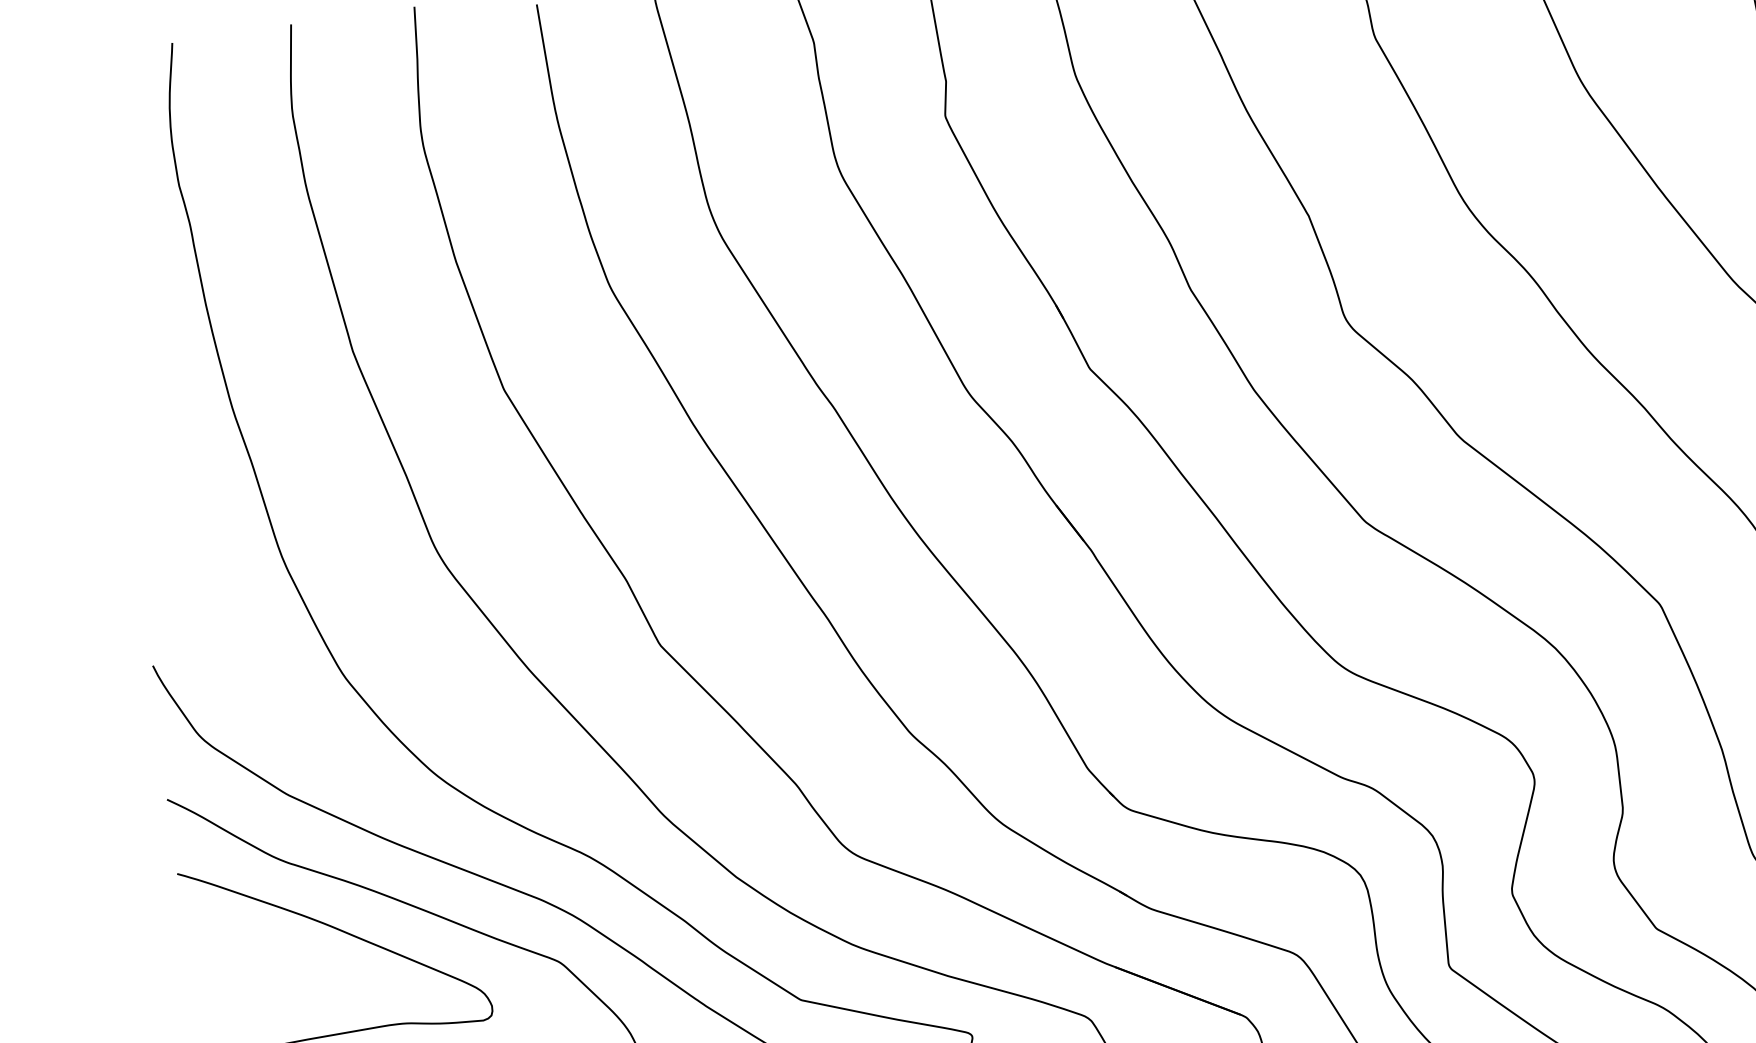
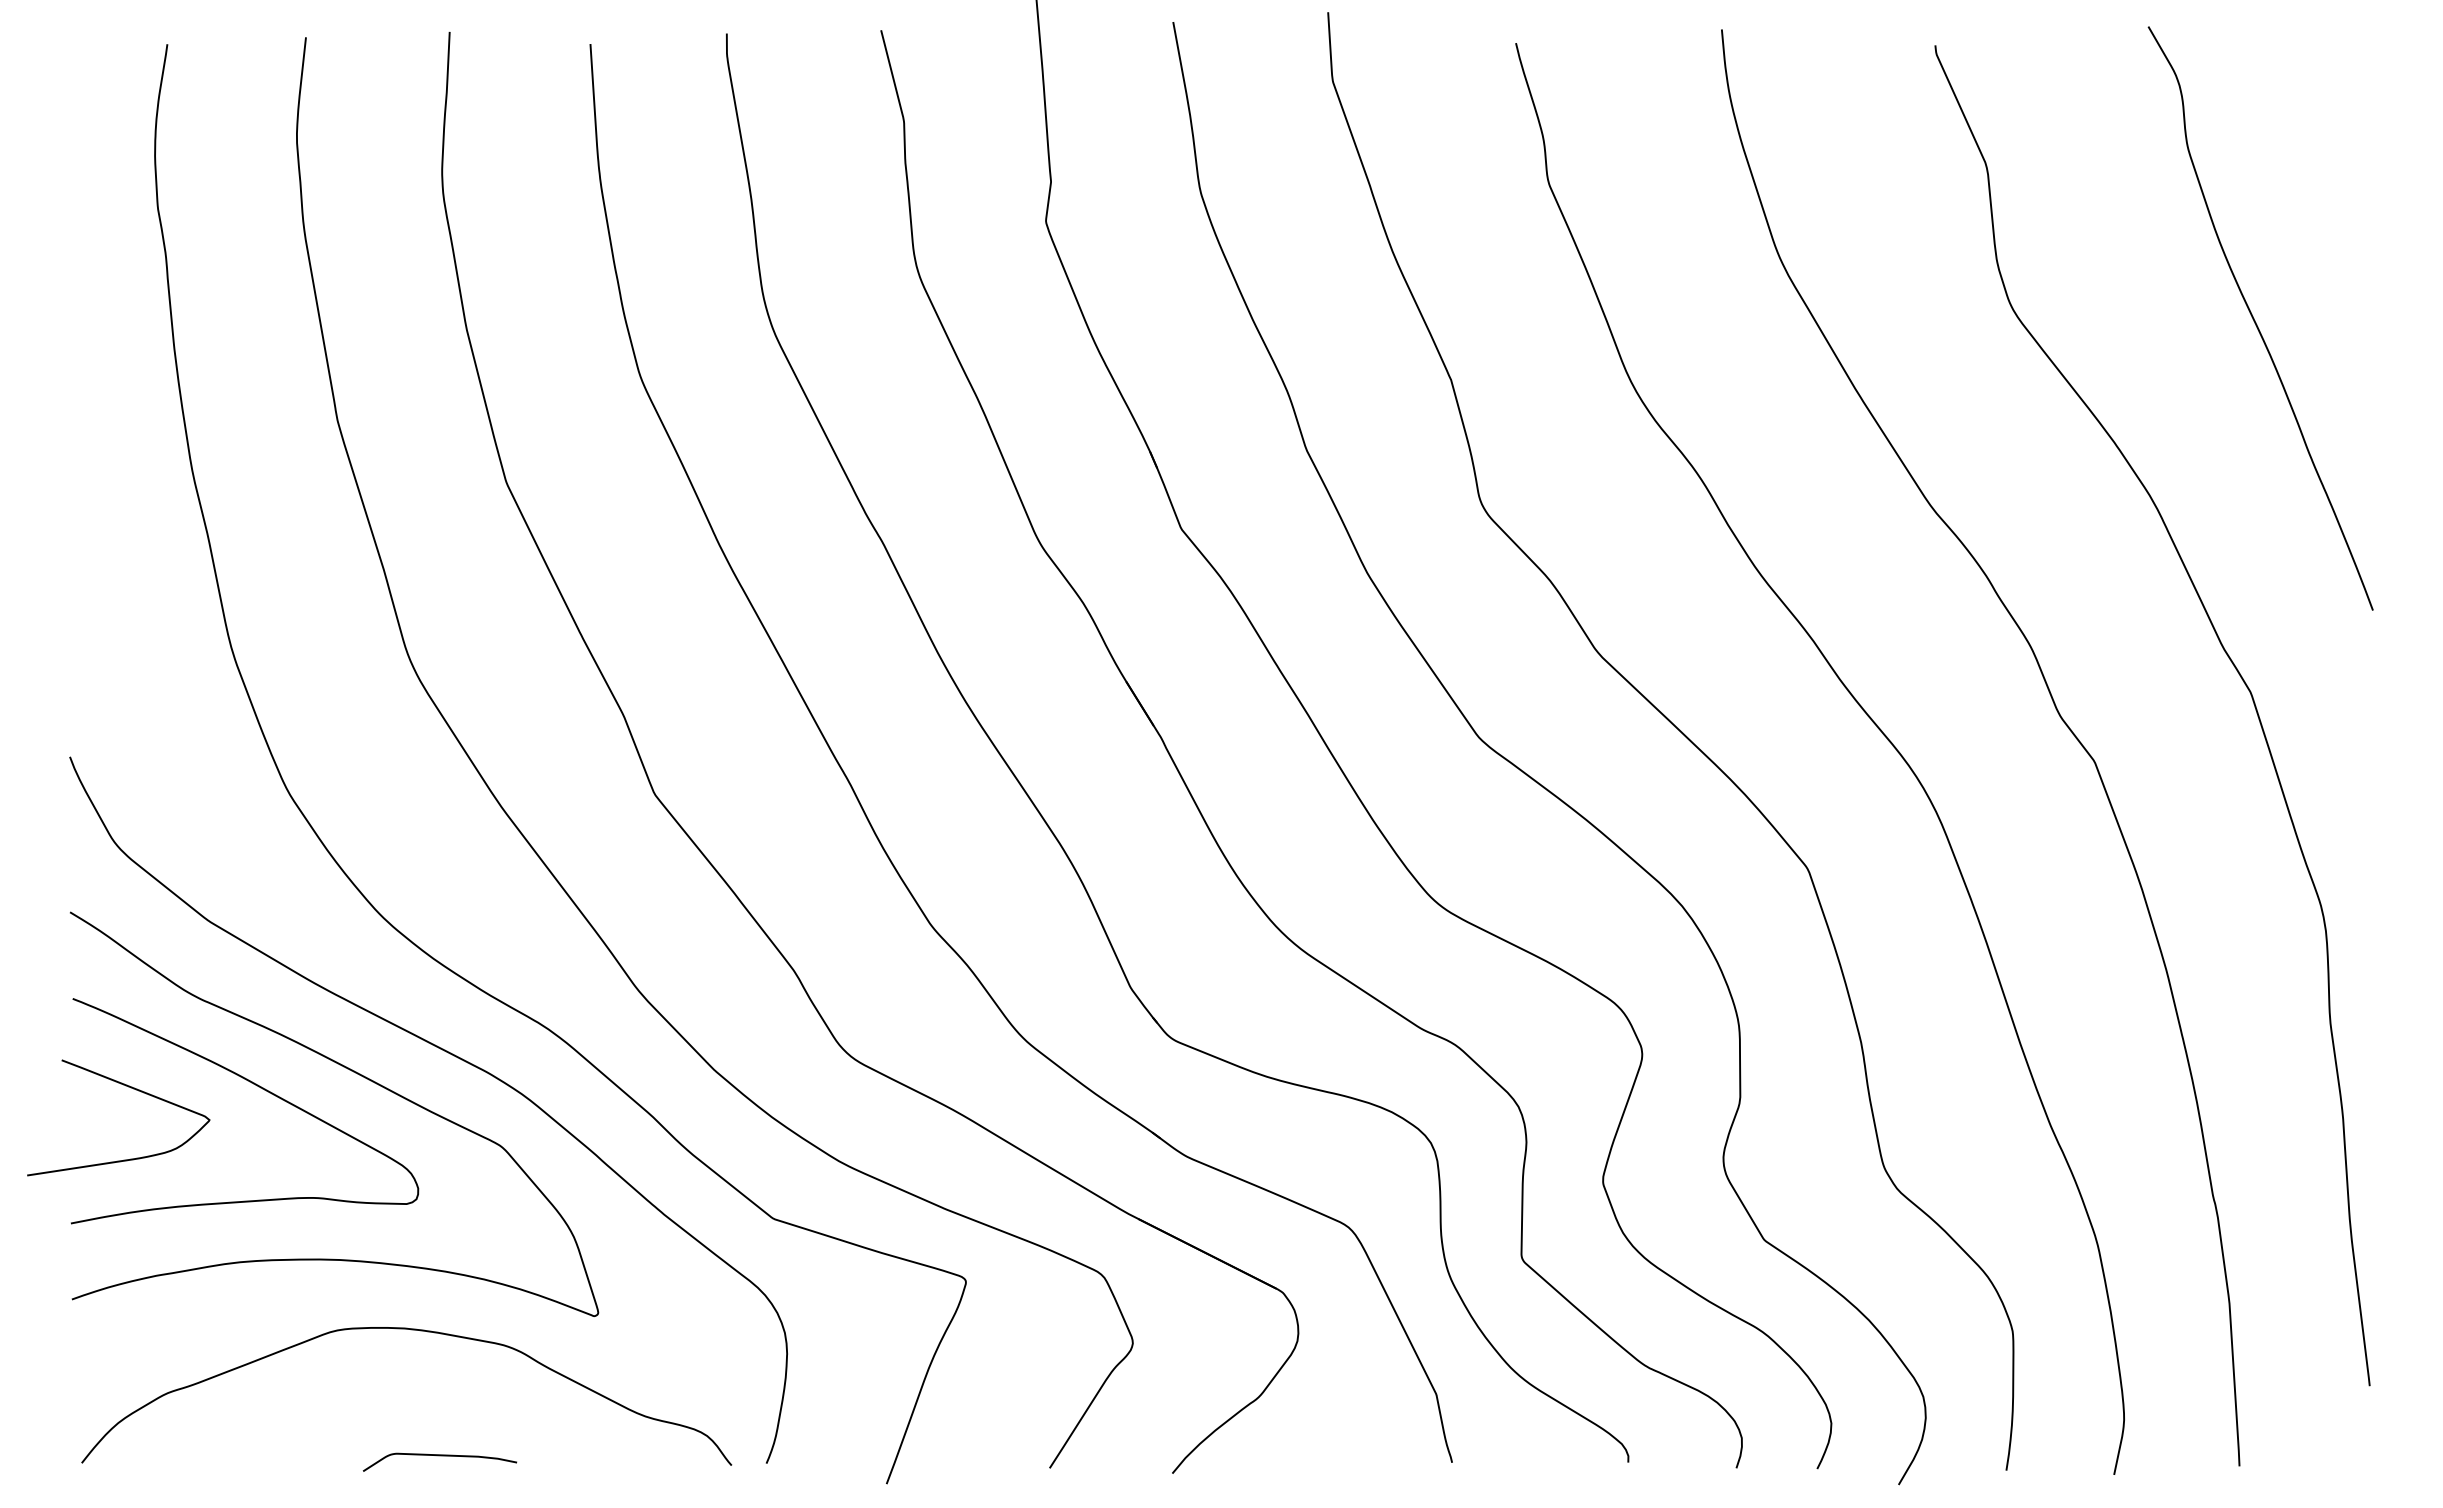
curve: (233, 945) -> (128, 1087), added

